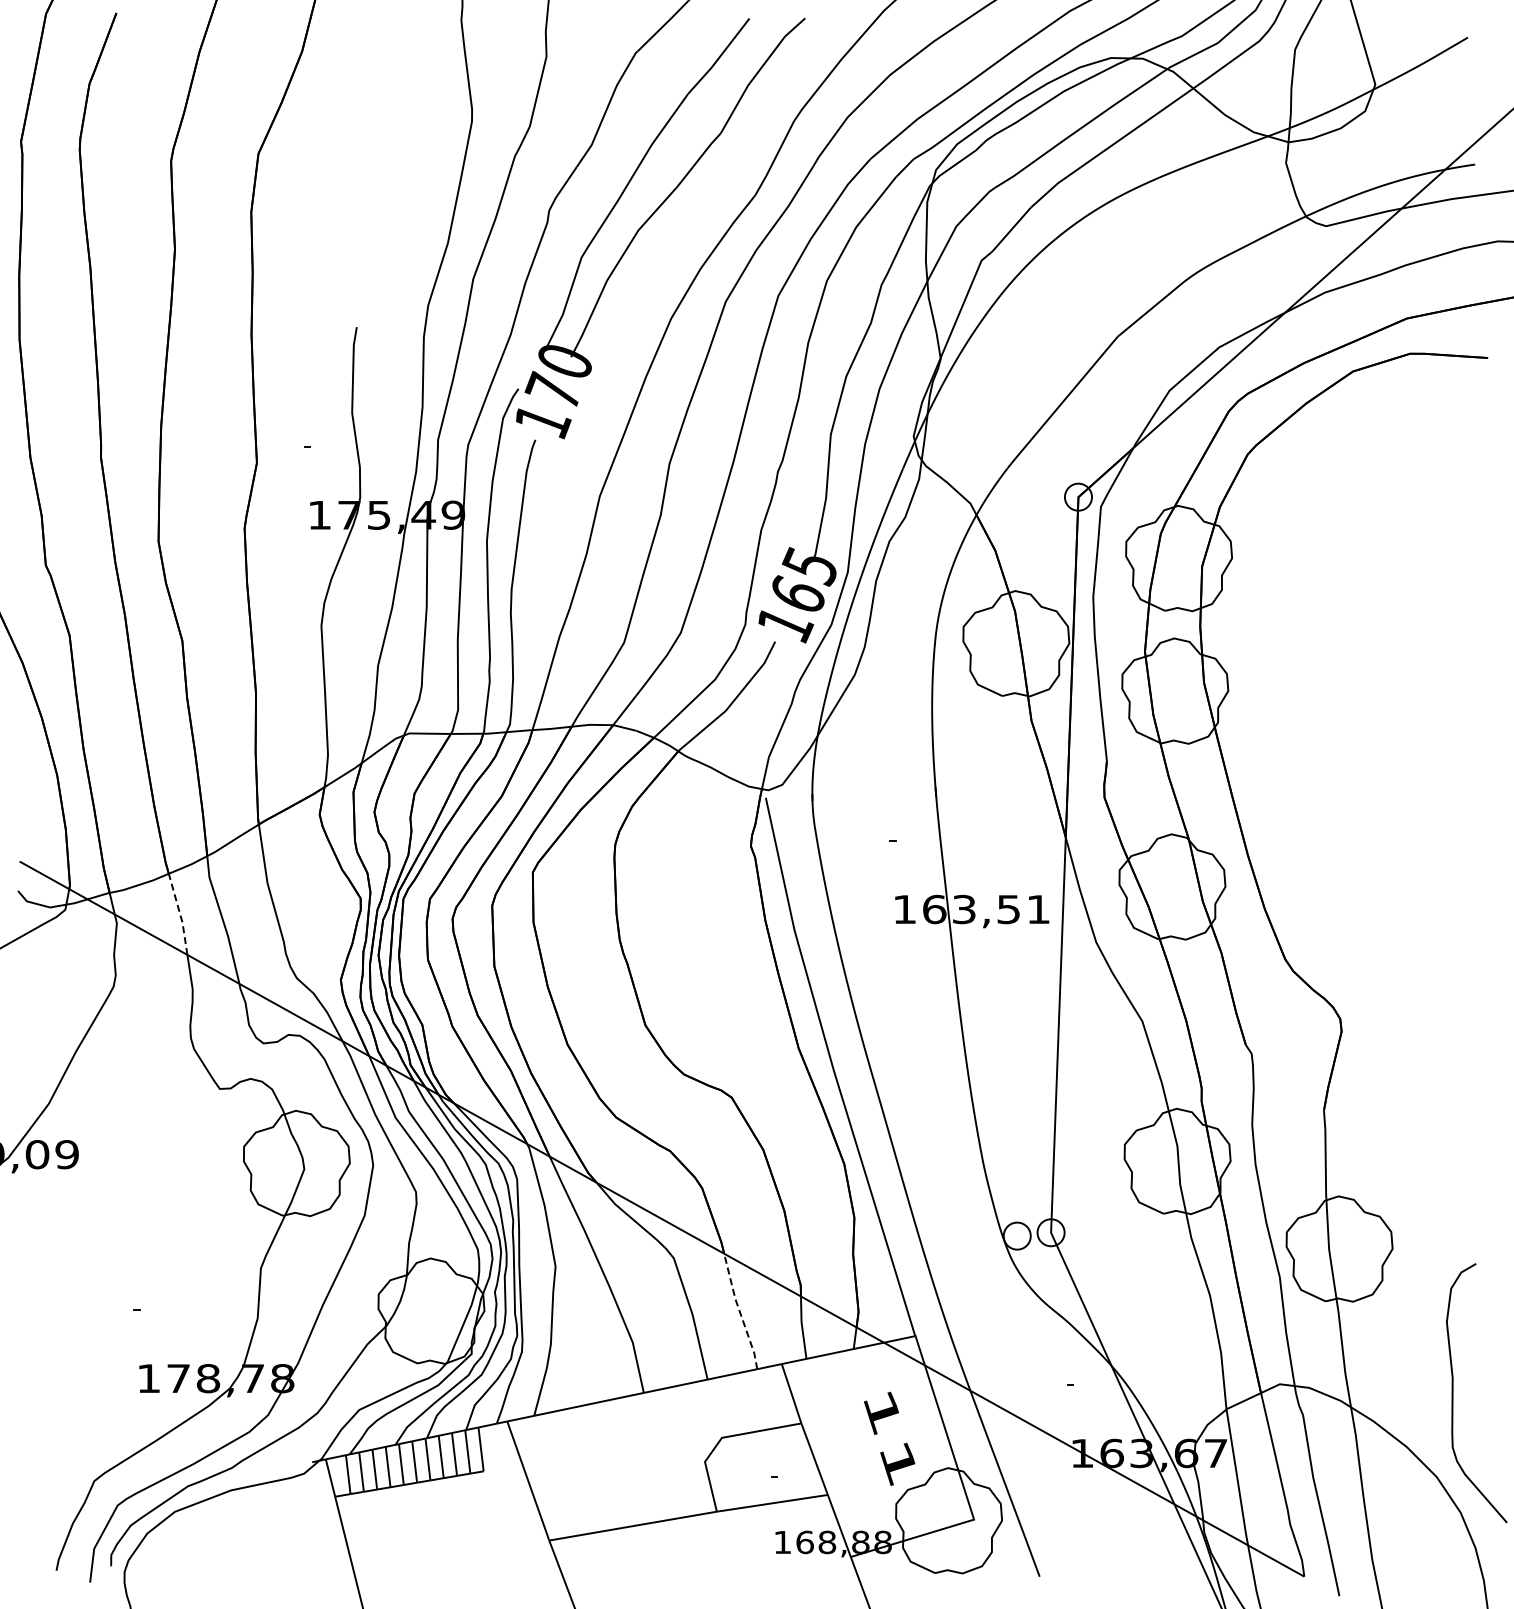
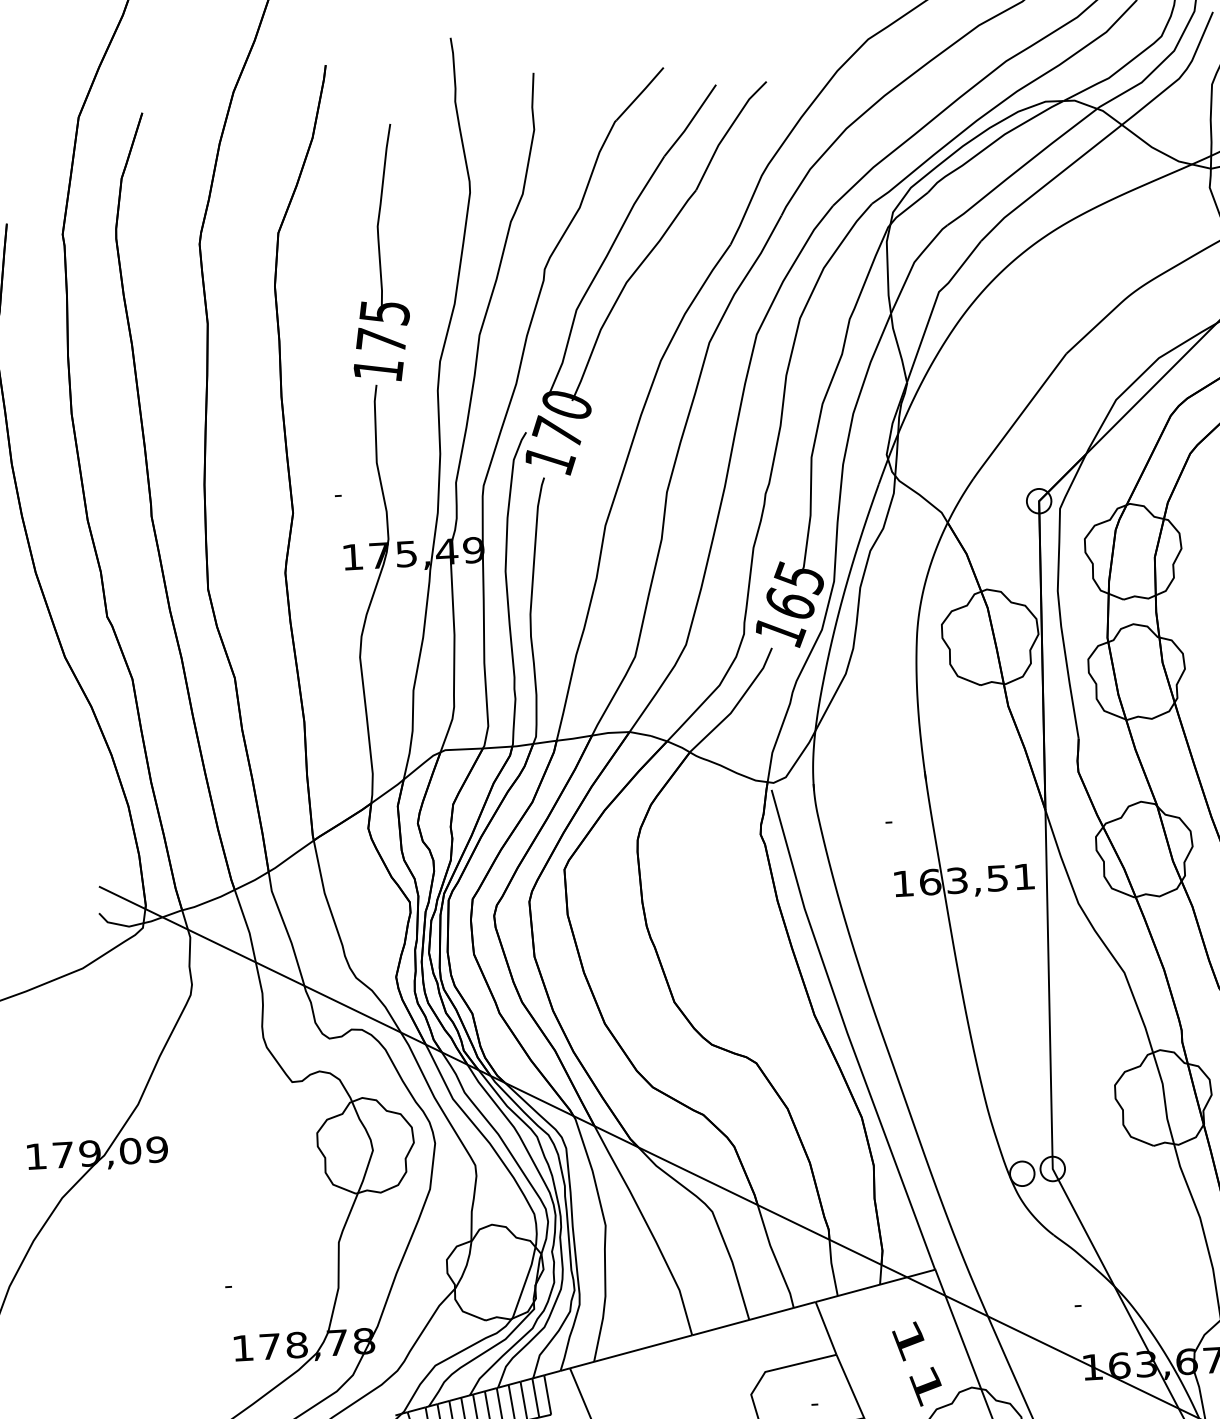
part: (364, 182) -> (375, 253), added
line: (180, 913) -> (247, 925), dashed -> solid
line: (739, 1312) -> (774, 1257), dashed -> solid

